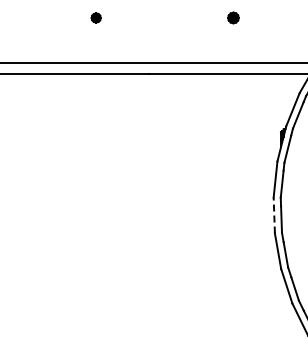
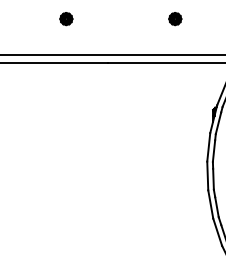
part: (95, 17) -> (65, 18), size x1.67
part: (233, 17) -> (175, 18), size x1.43
line: (274, 214) -> (207, 175), dashed -> solid

